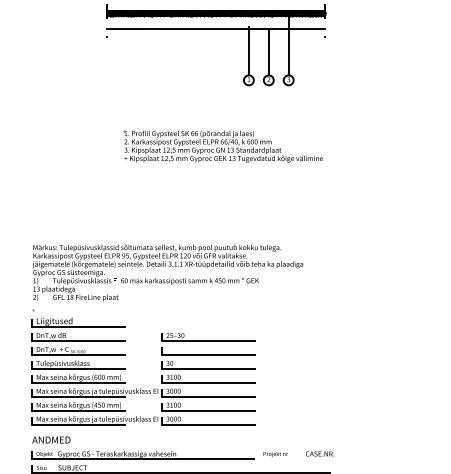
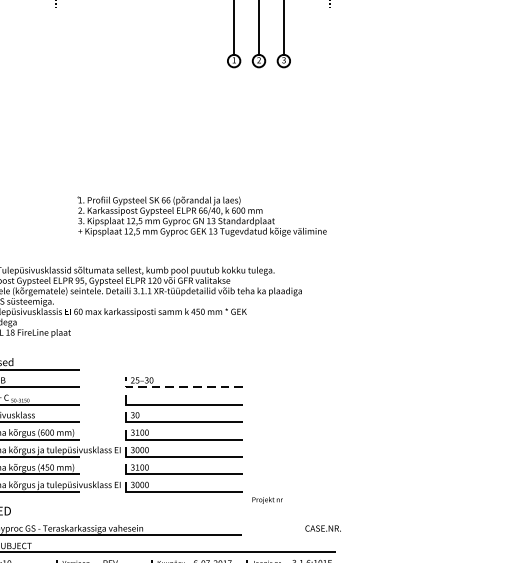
part: (222, 146) -> (201, 216), moved
line: (204, 341) -> (178, 387), solid -> dashed
text: (275, 454) -> (267, 500), moved

